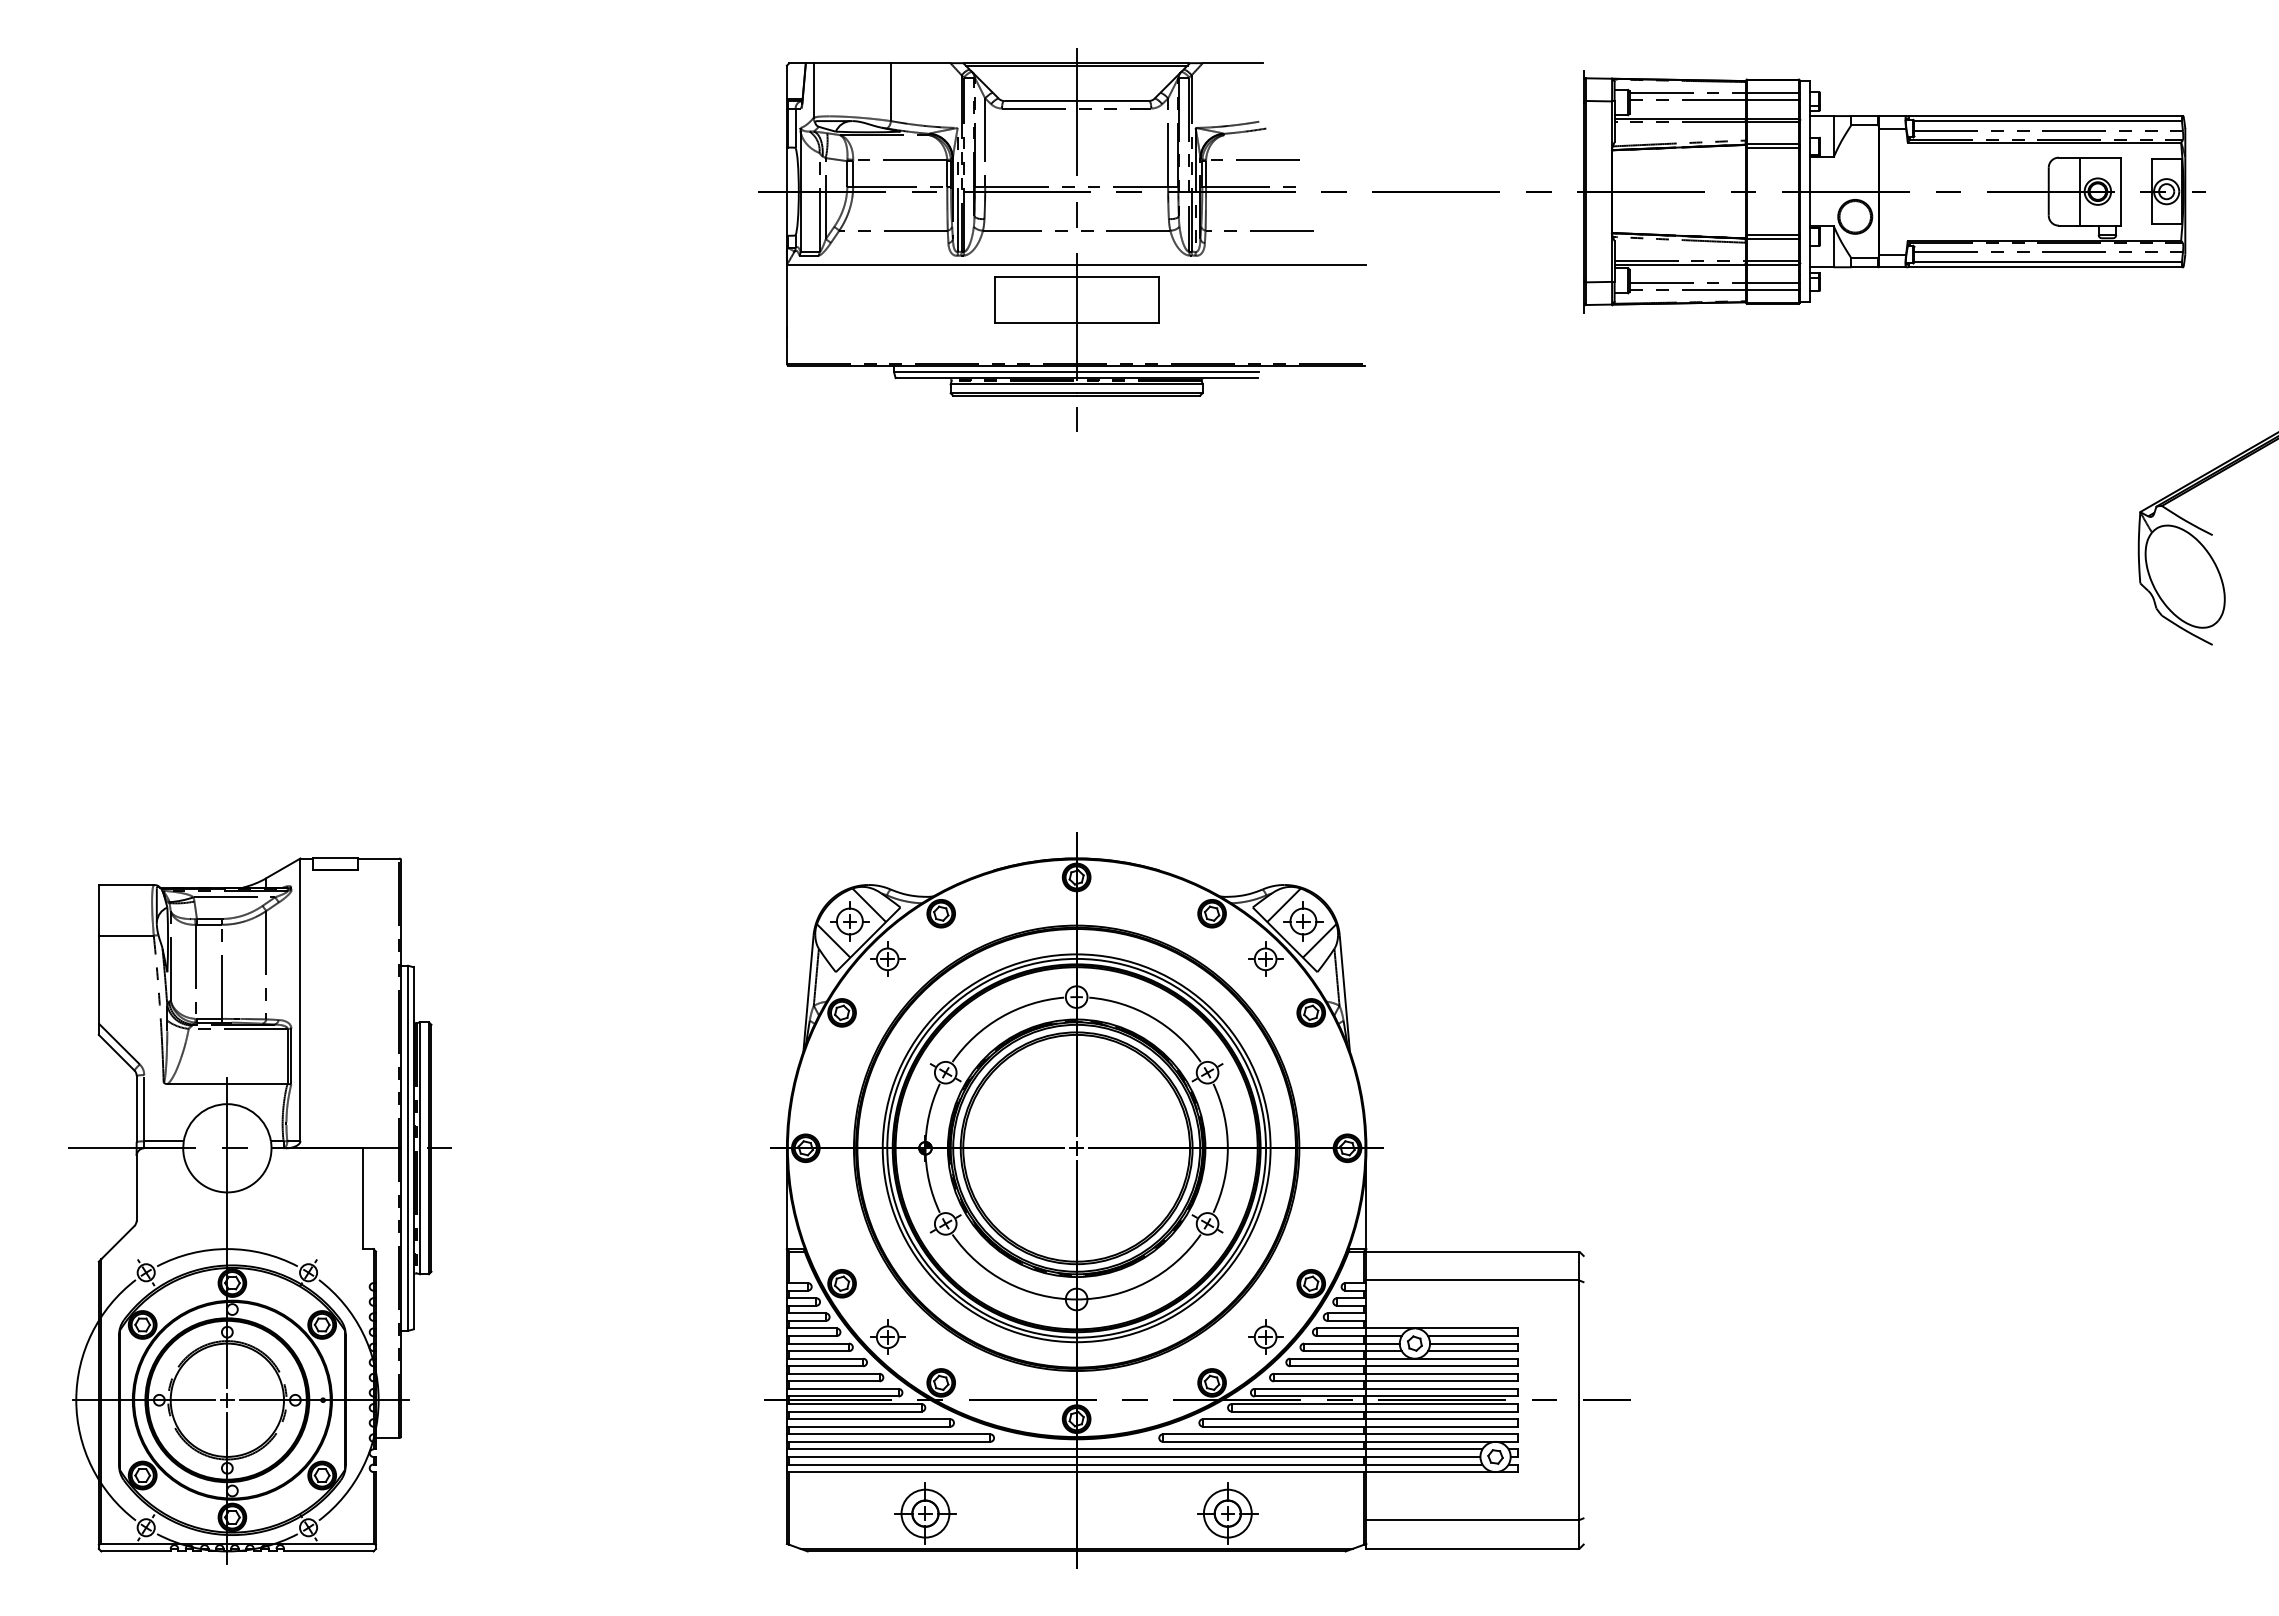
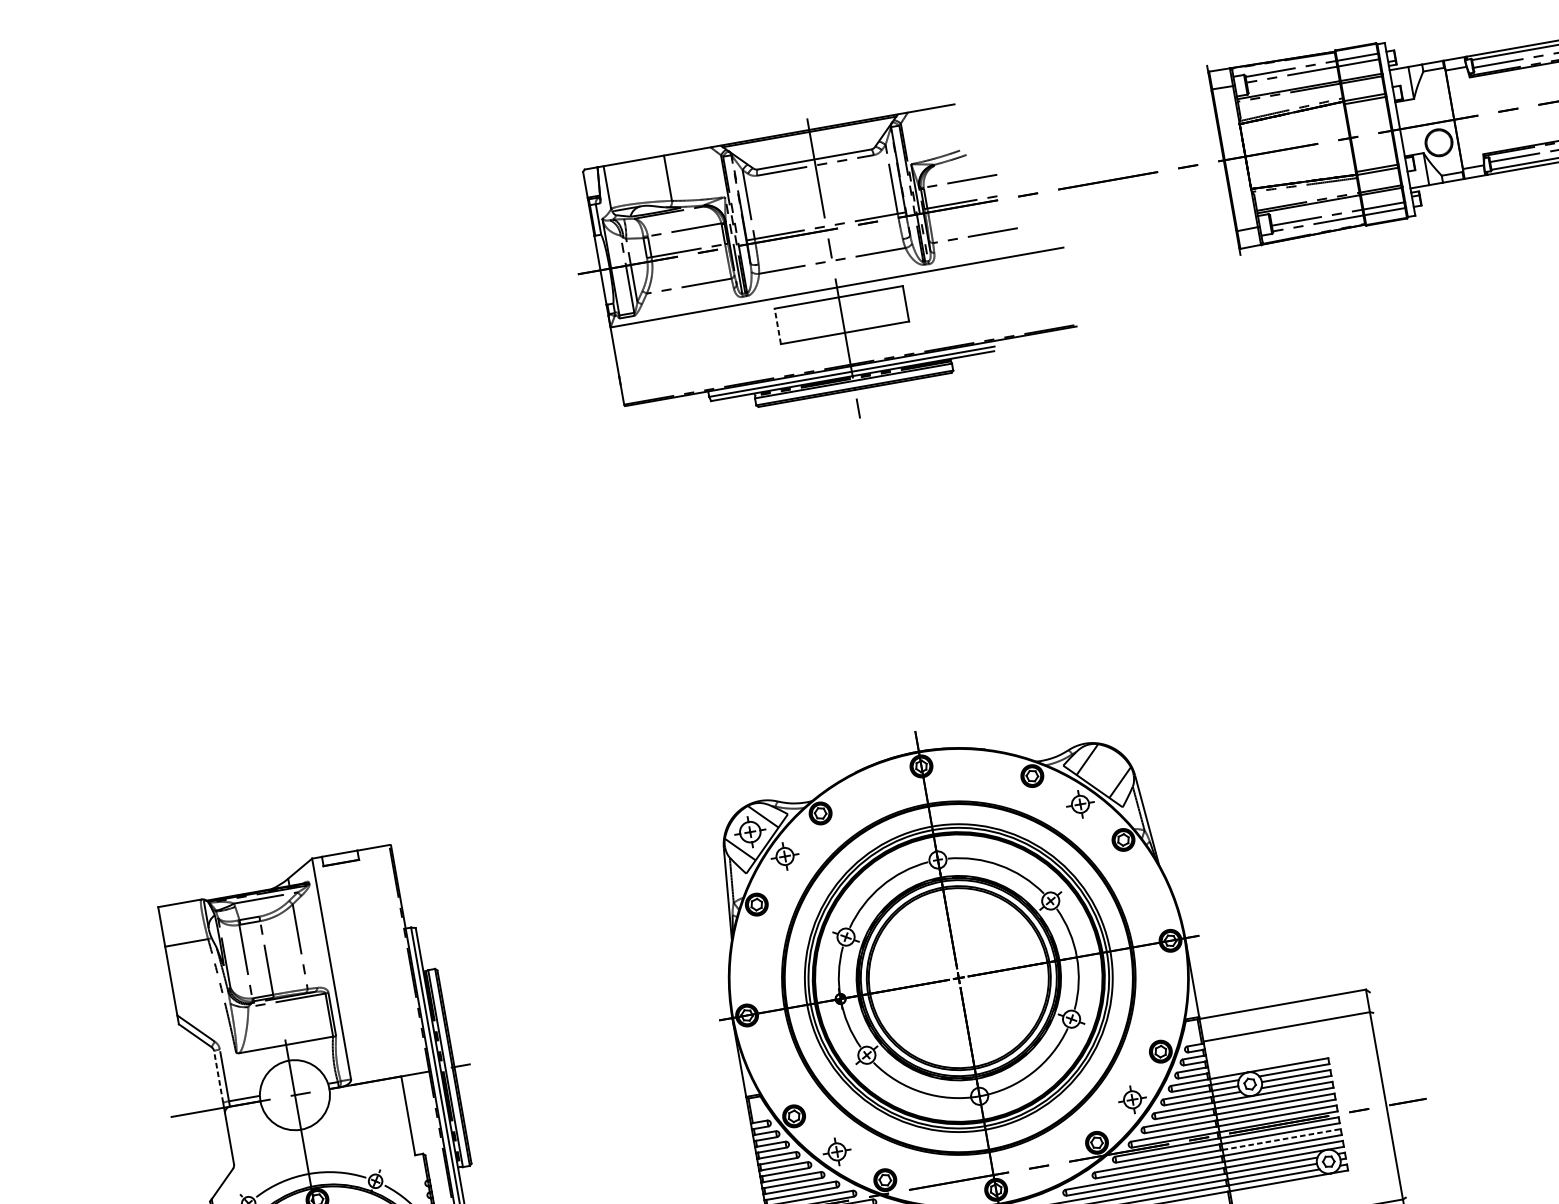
line: (994, 300) -> (777, 326), solid -> dashed
part: (1303, 921) -> (1104, 769), removed
line: (136, 1108) -> (218, 1076), solid -> dashed
line: (1442, 1419) -> (1282, 1139), solid -> dashed

